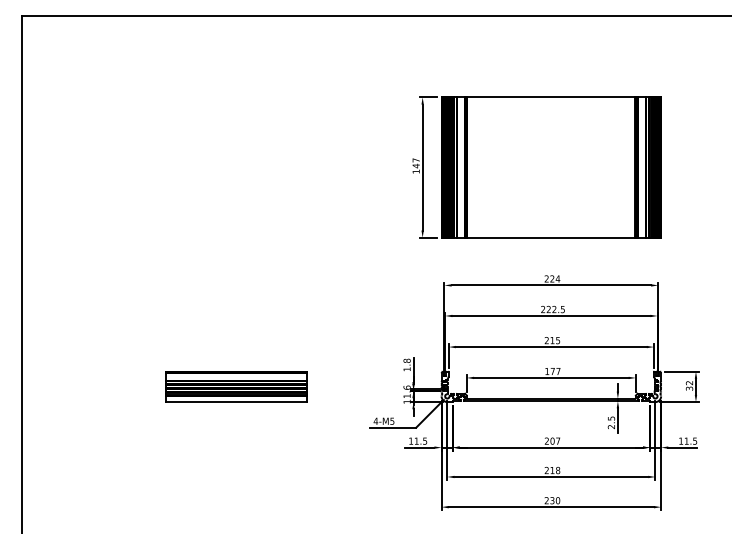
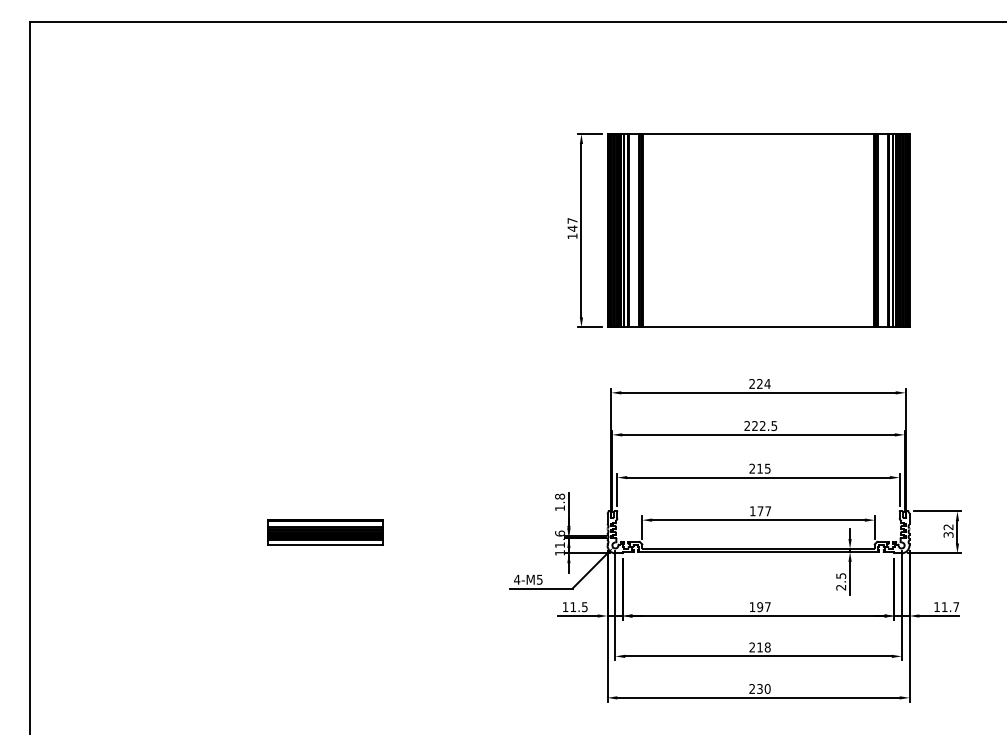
part: (236, 386) -> (325, 531), size x0.6
text: (549, 441) -> (755, 607), 207 -> 197
text: (695, 441) -> (956, 607), 11.5 -> 11.7

